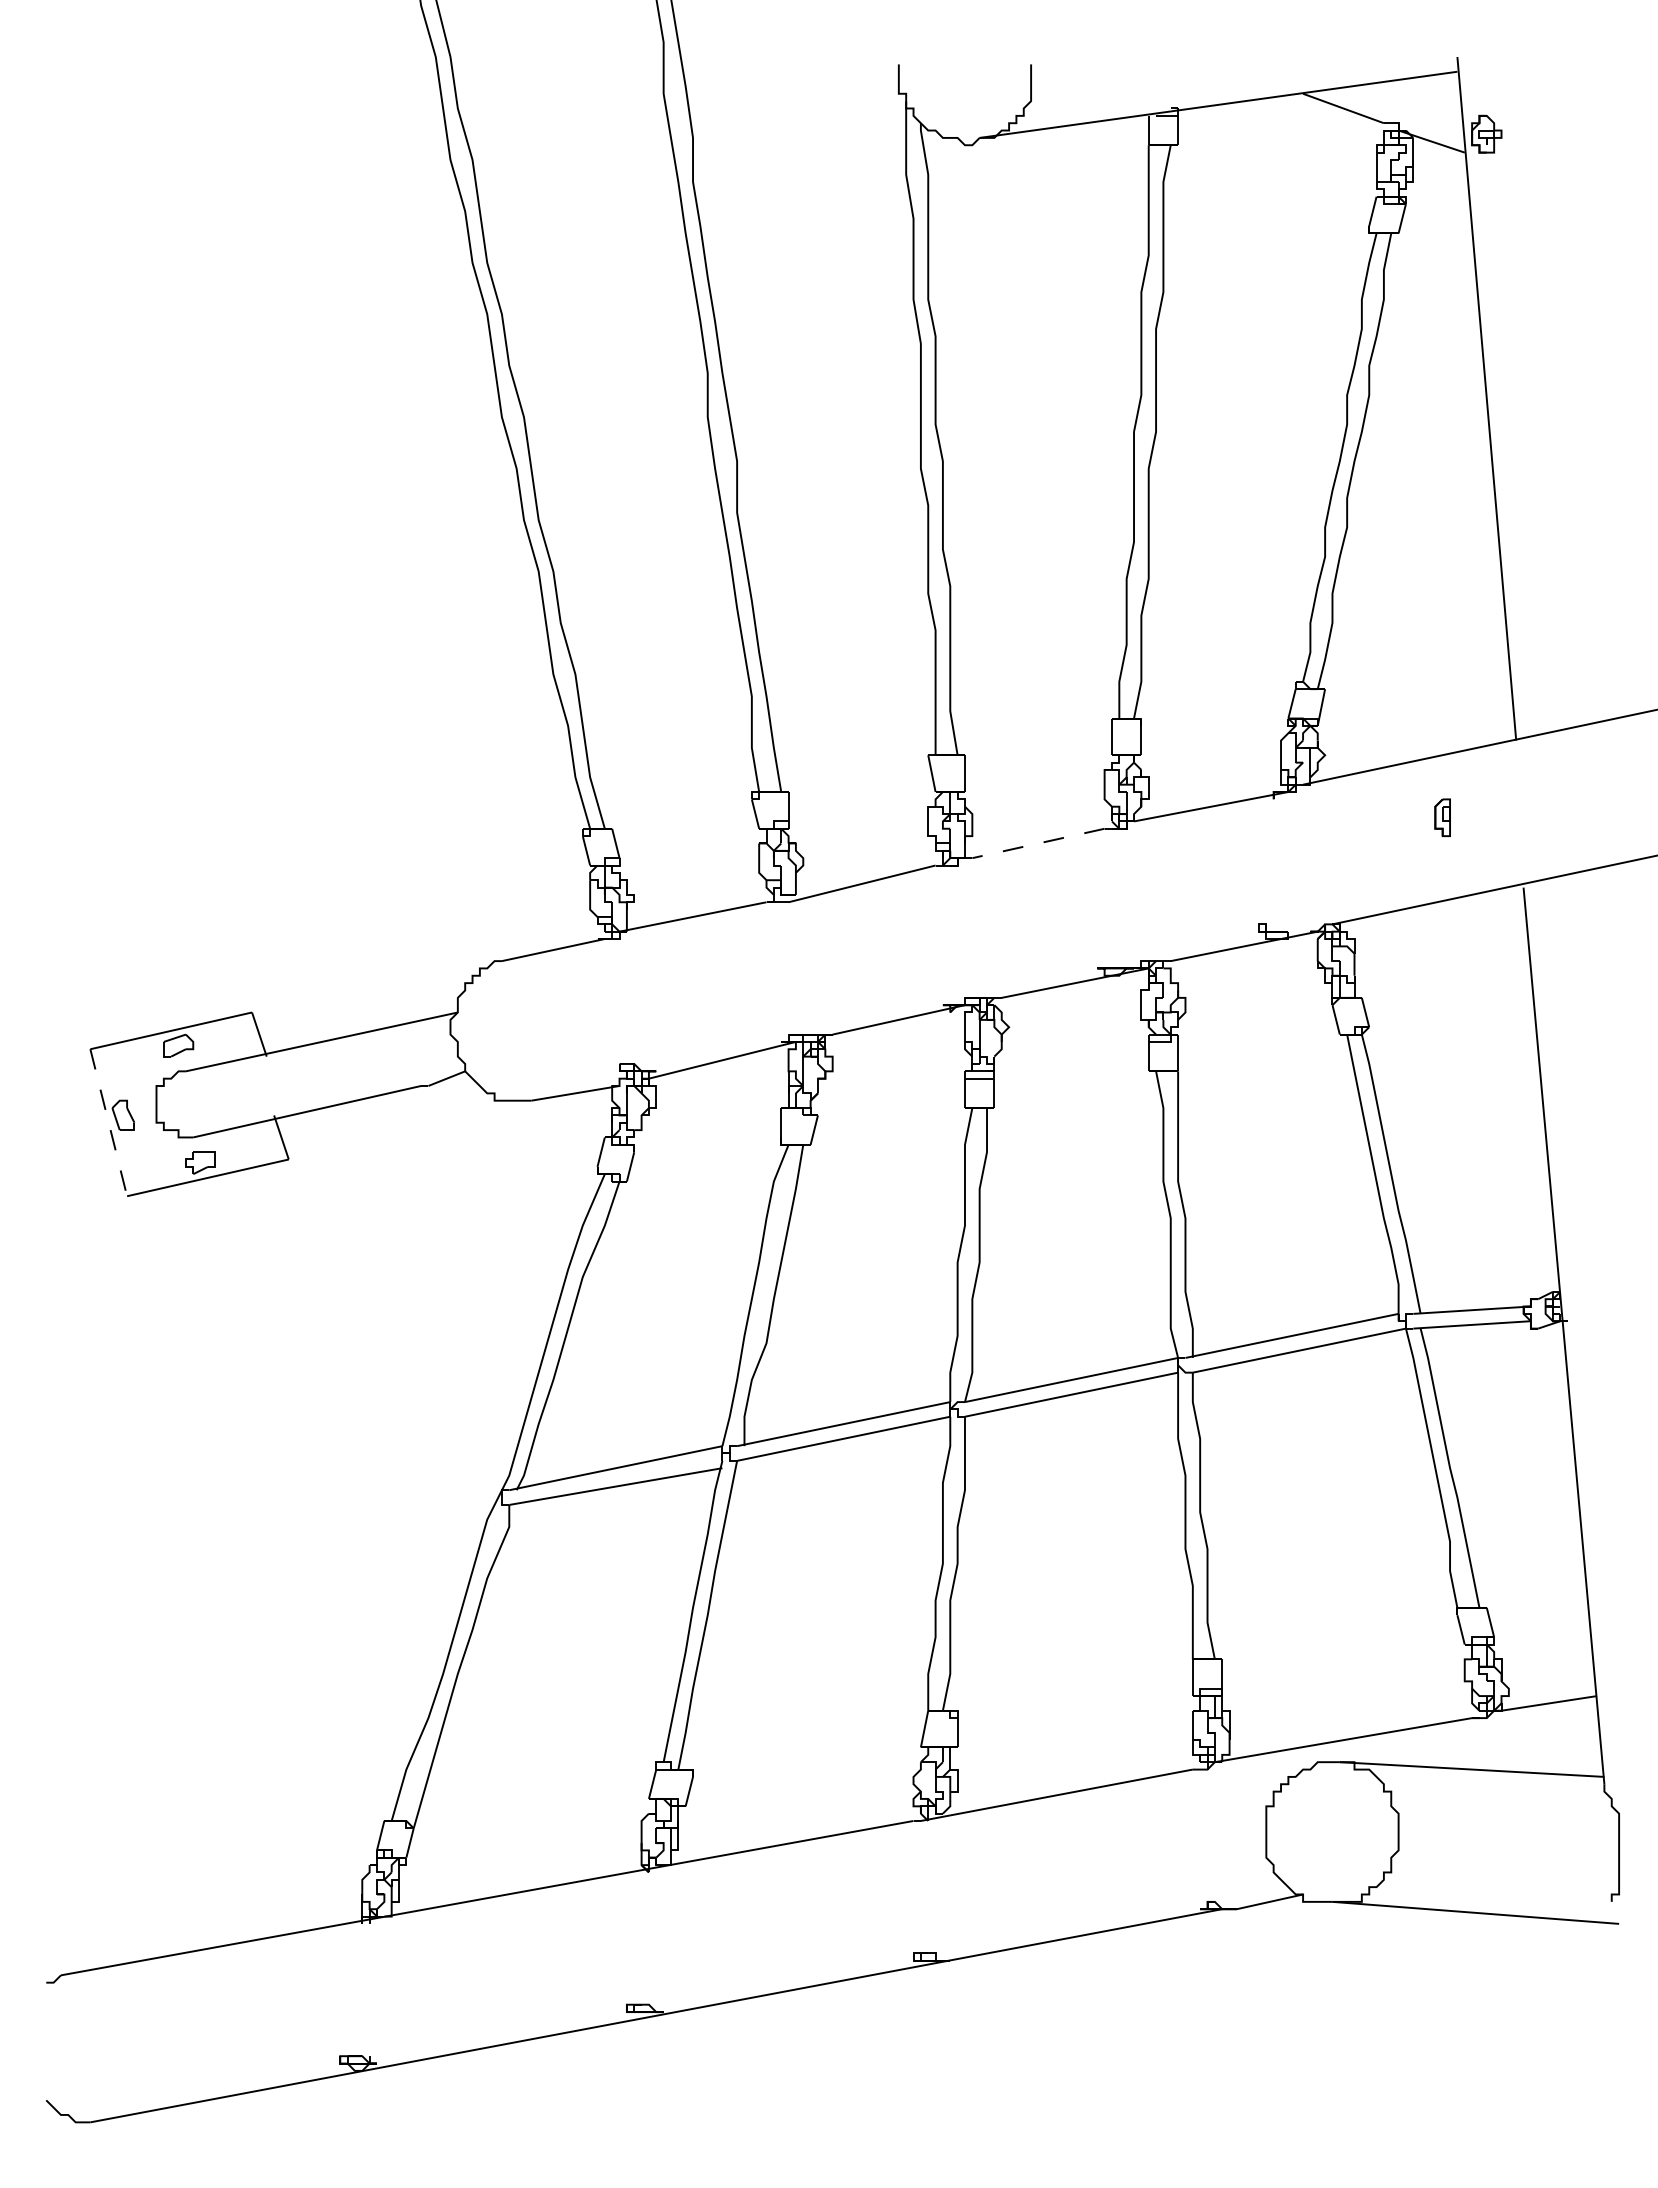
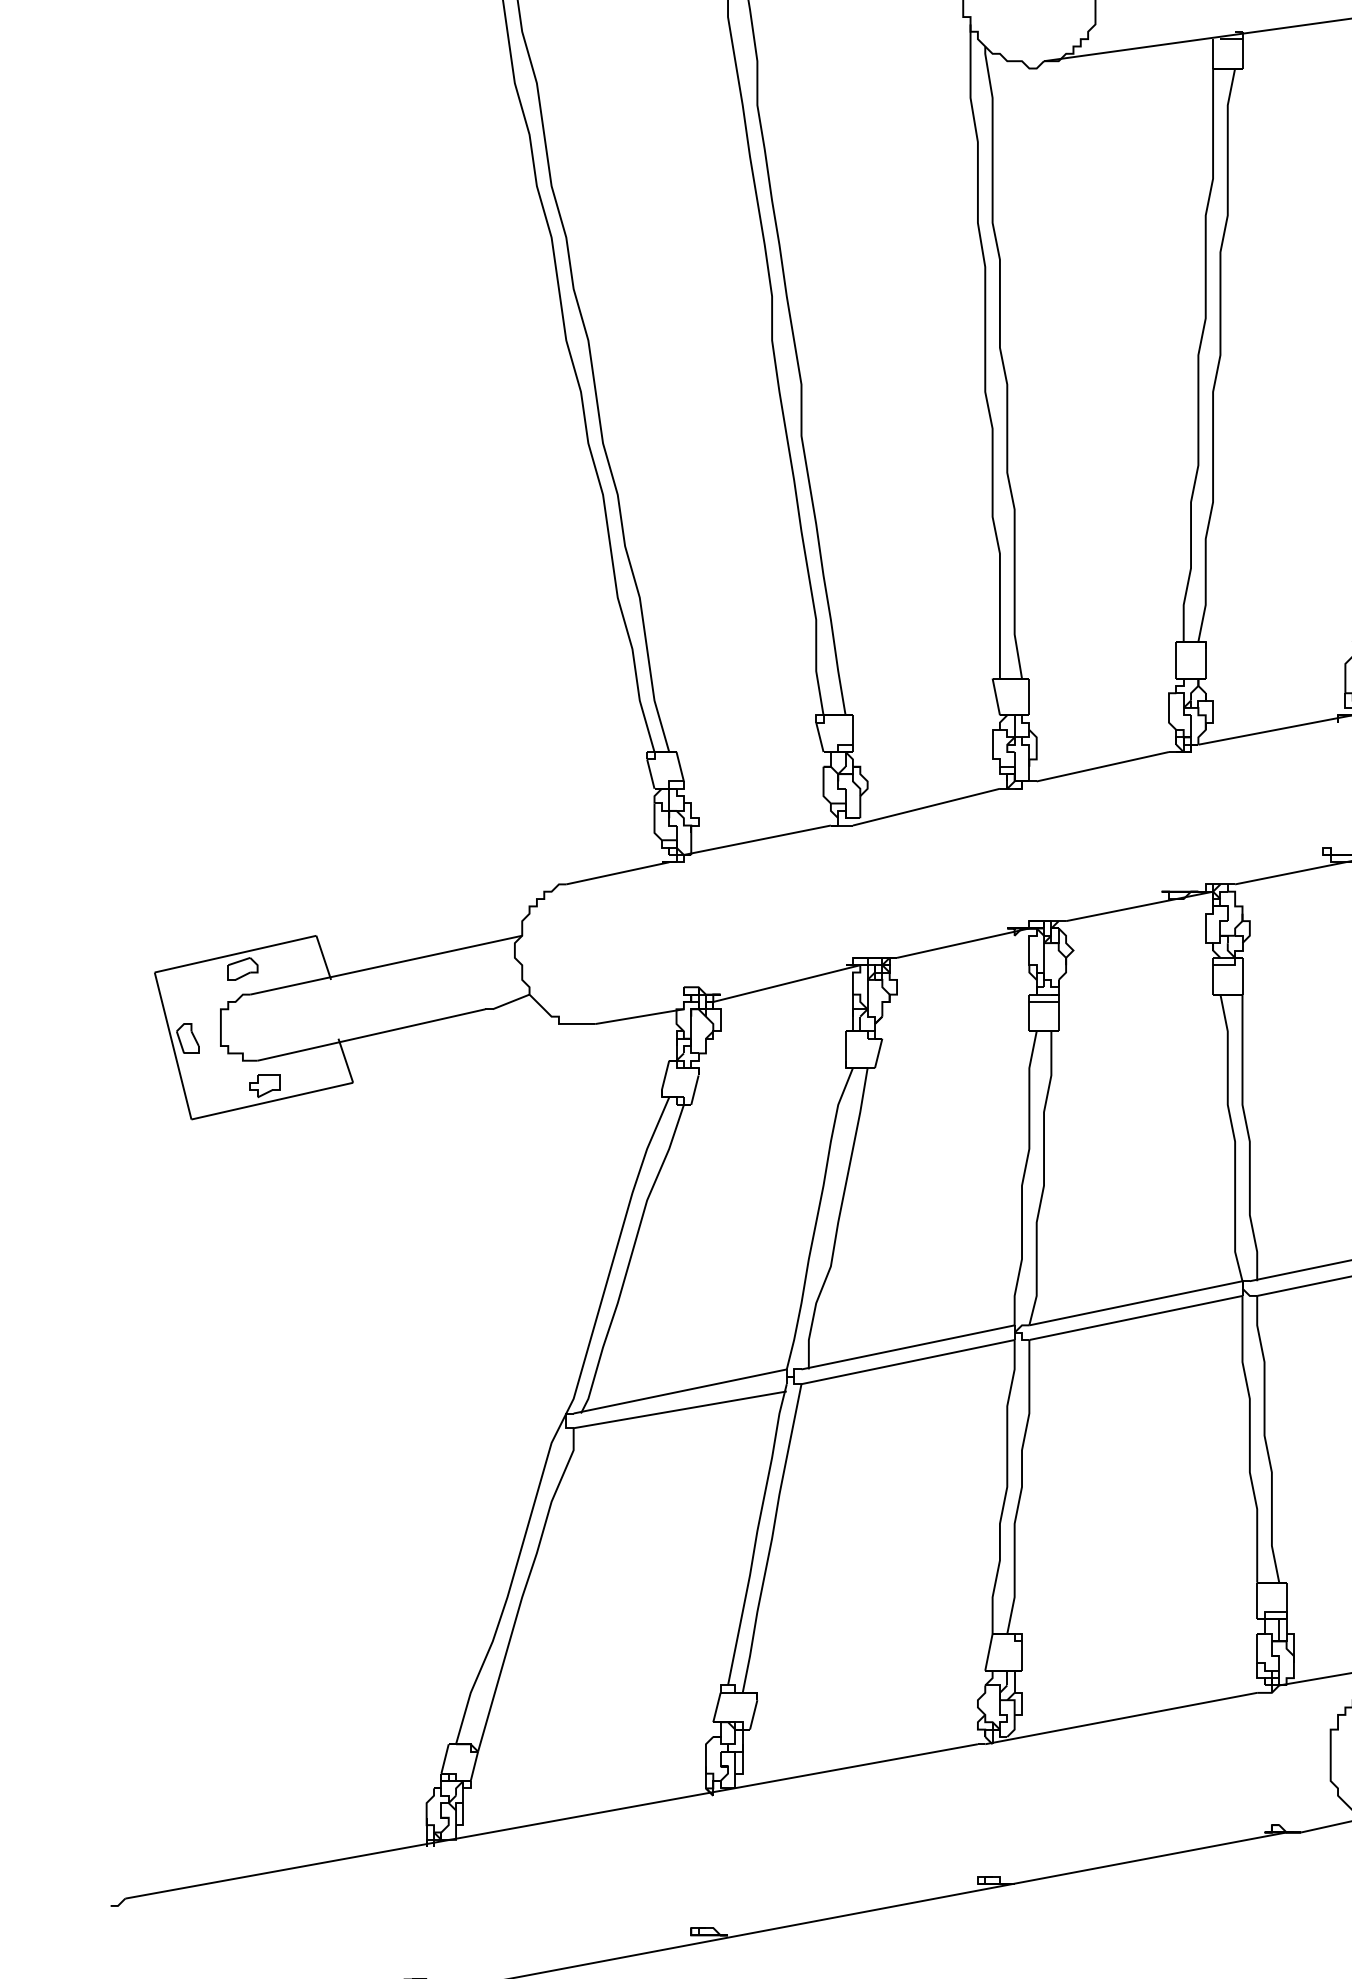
line: (1038, 843) -> (1102, 766), dashed -> solid
line: (108, 1122) -> (172, 1045), dashed -> solid

